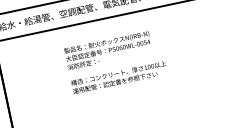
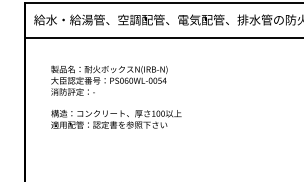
text: (116, 60) -> (116, 96), moved

